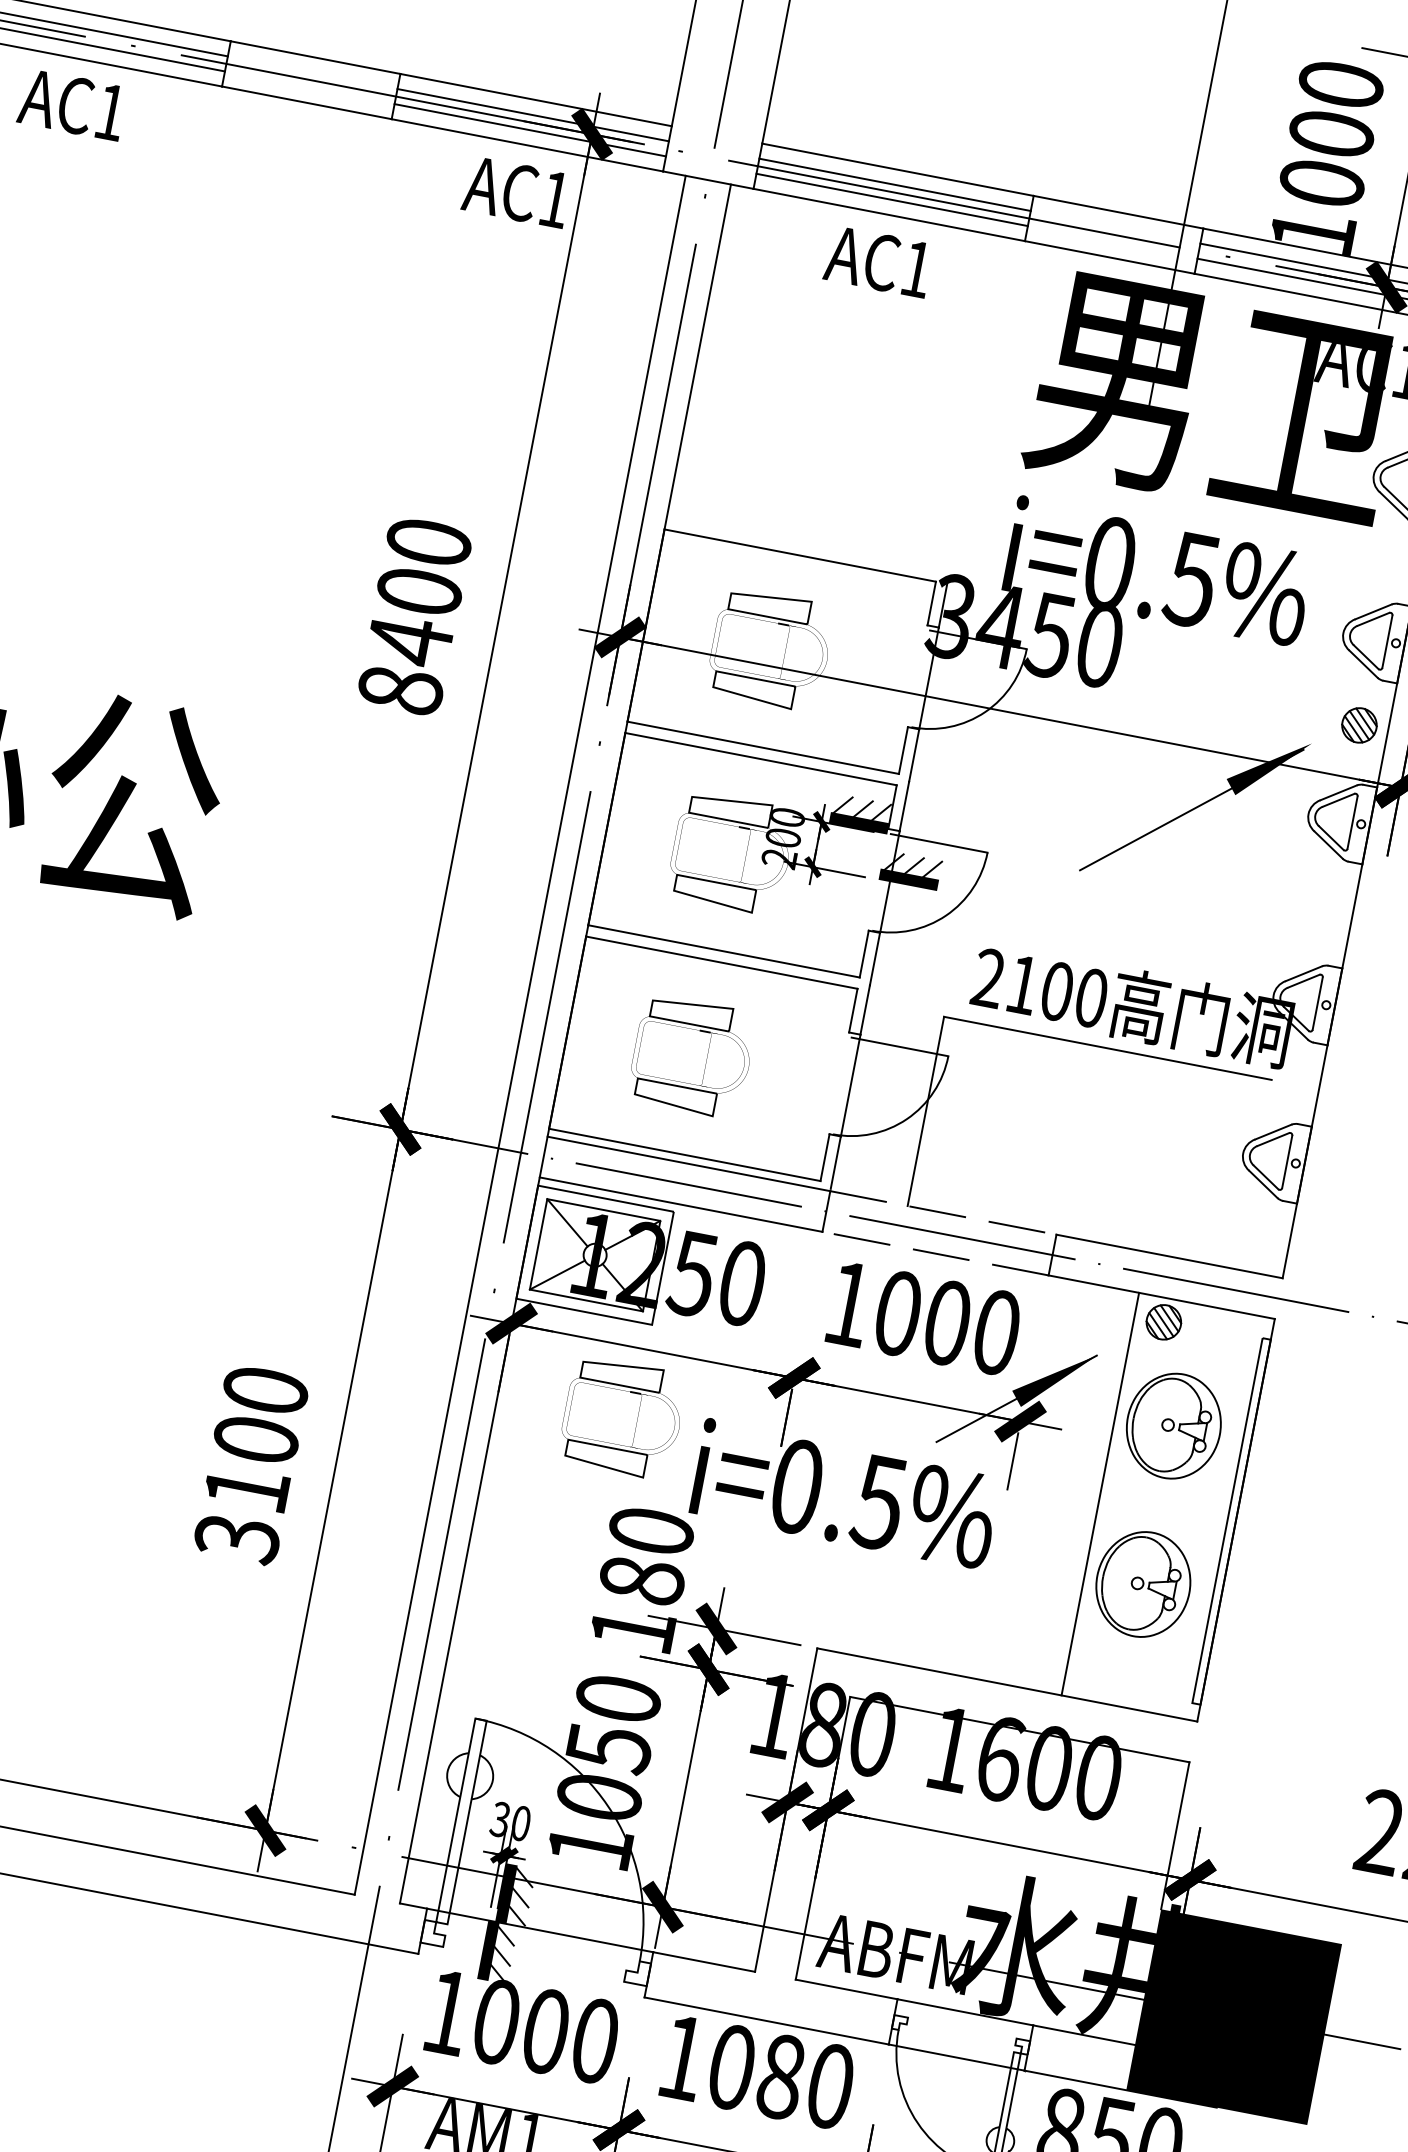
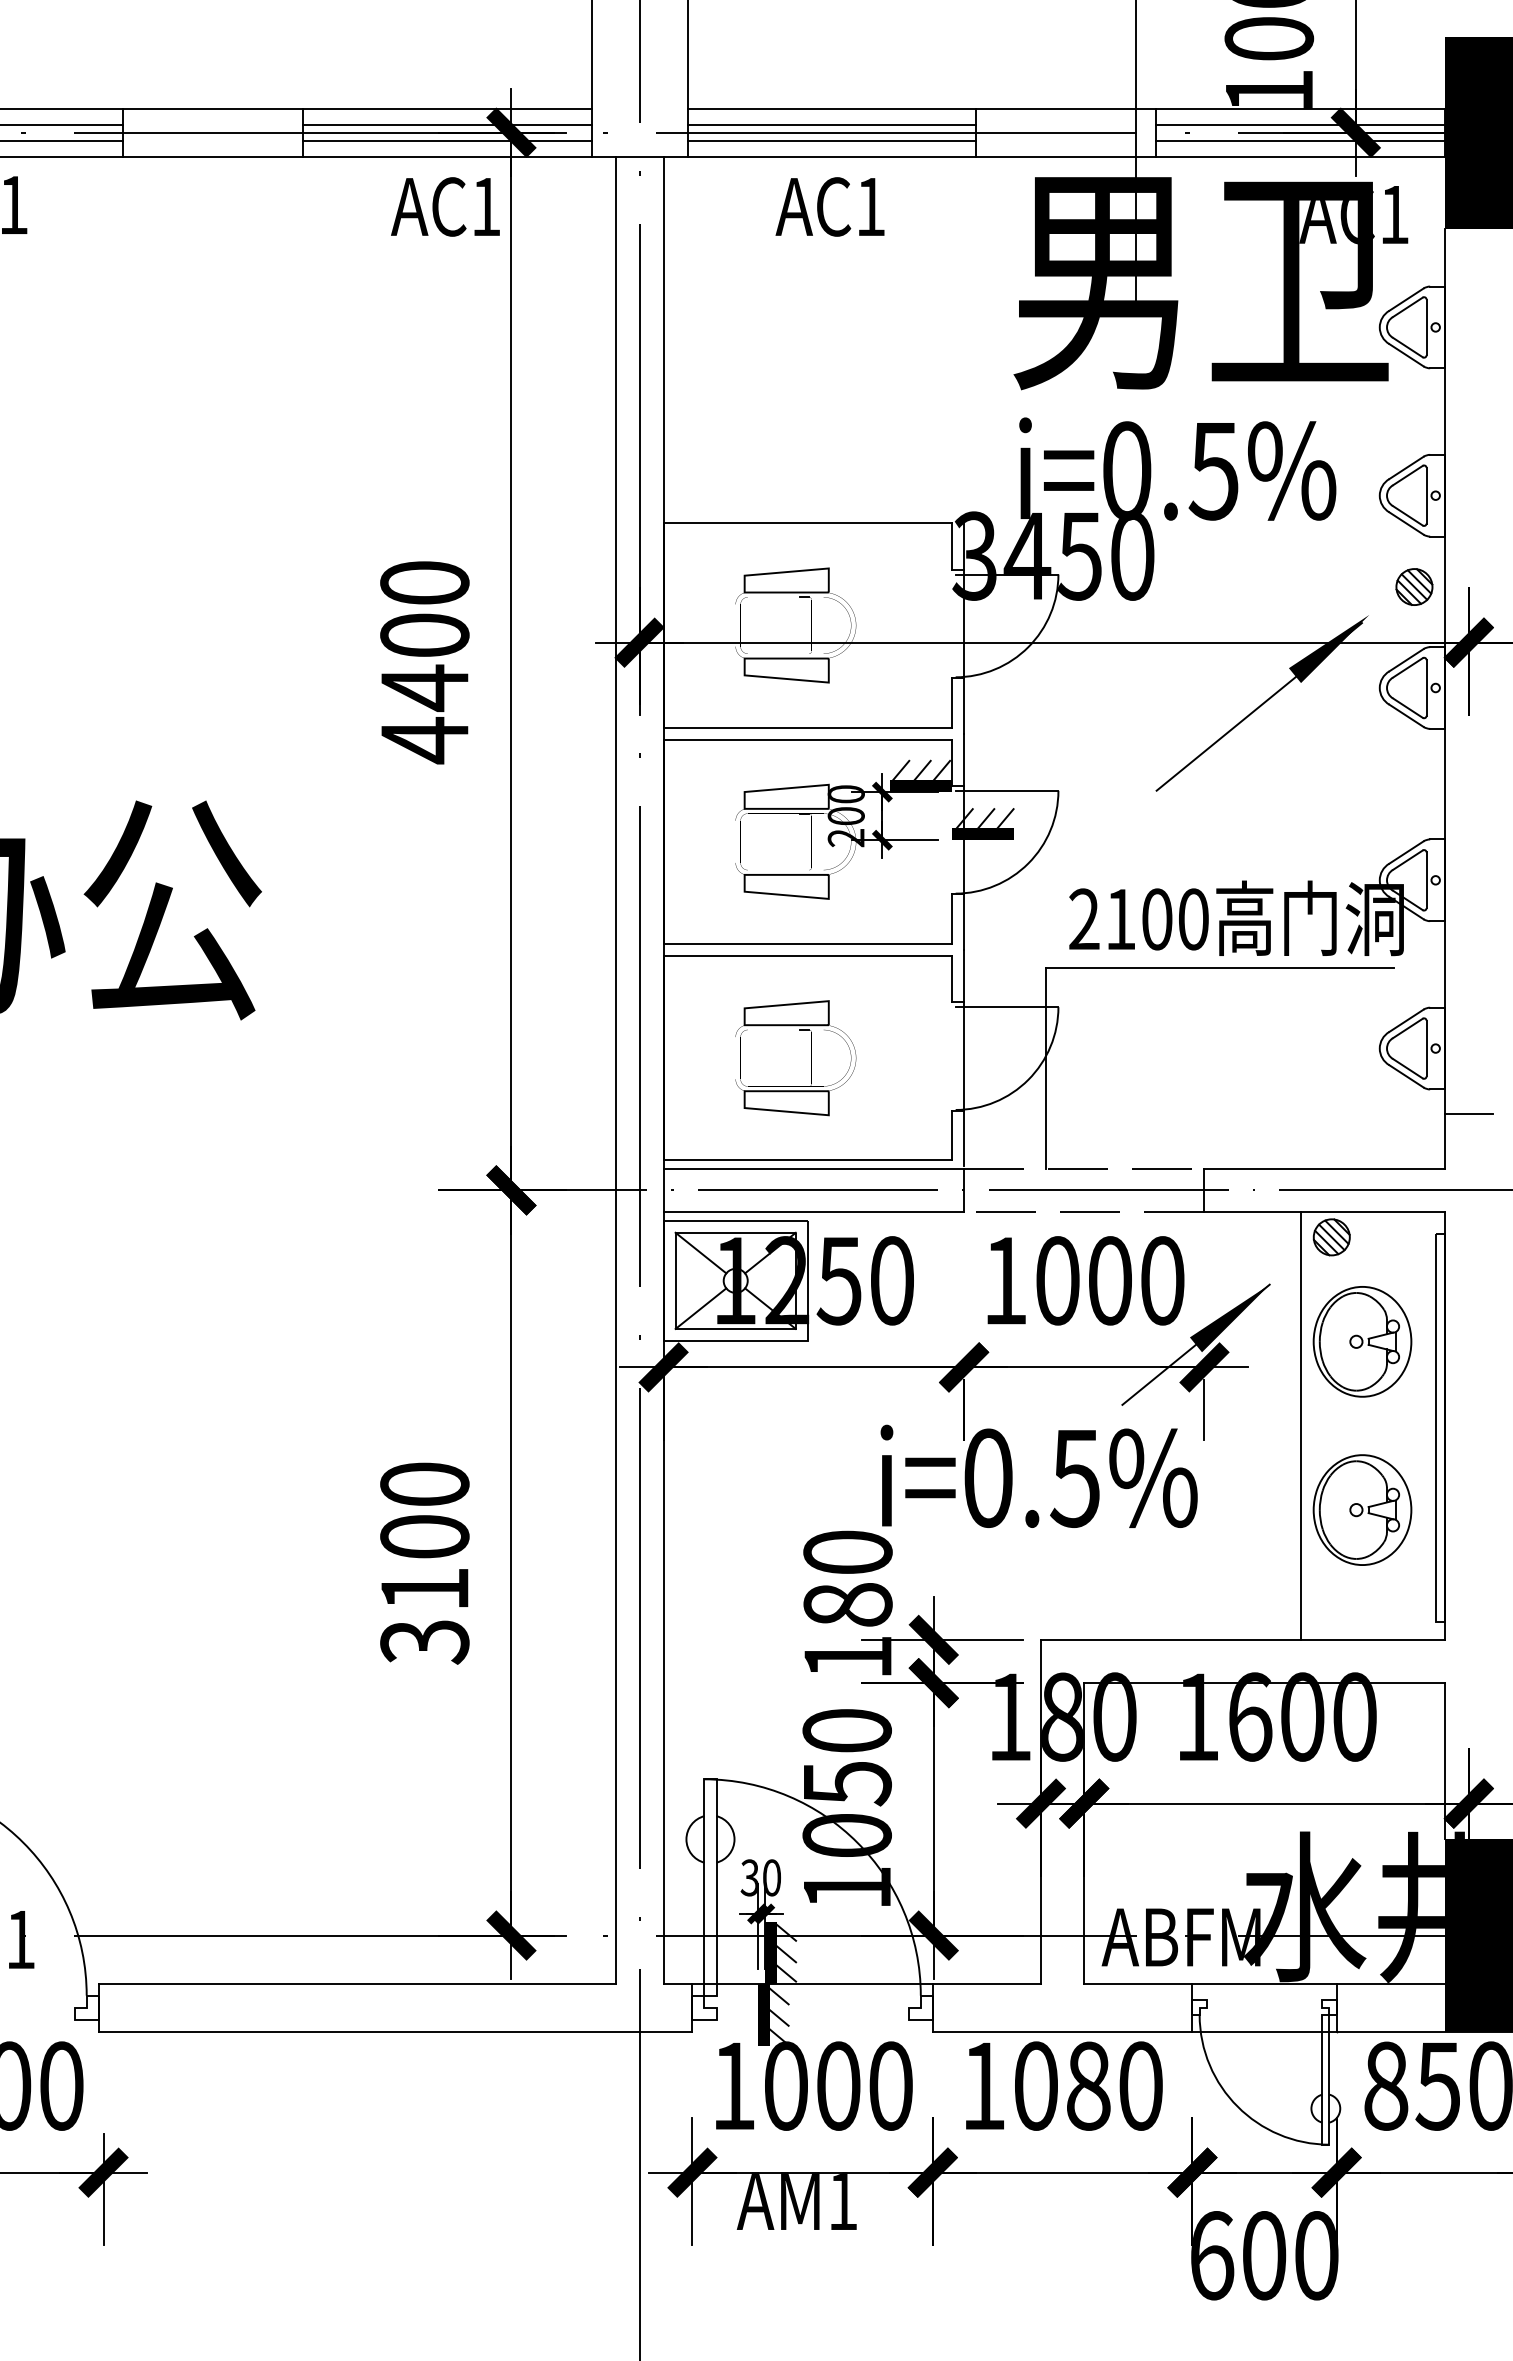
text: (400, 690) -> (424, 740), 8400 -> 4400
line: (1314, 1231) -> (1468, 1114), added
part: (637, 1421) -> (811, 1442), removed

